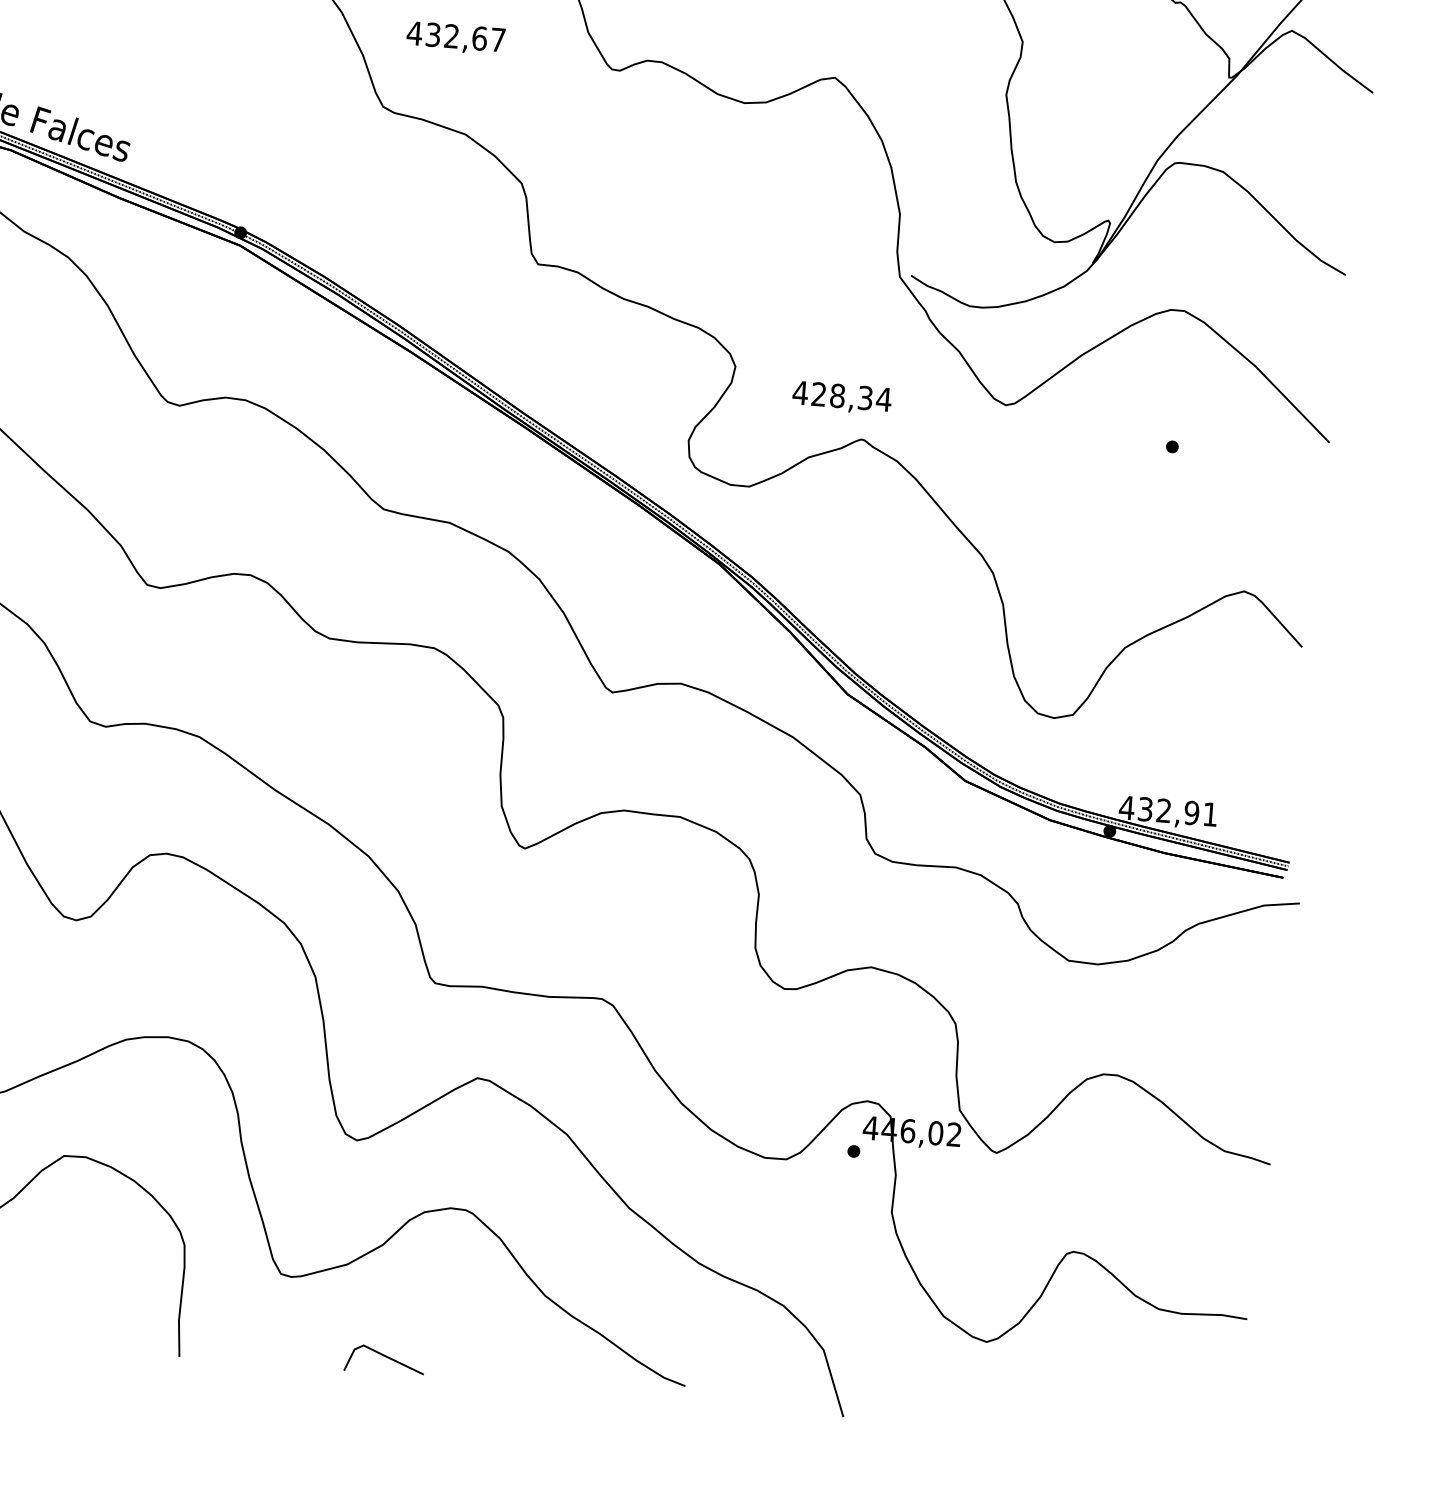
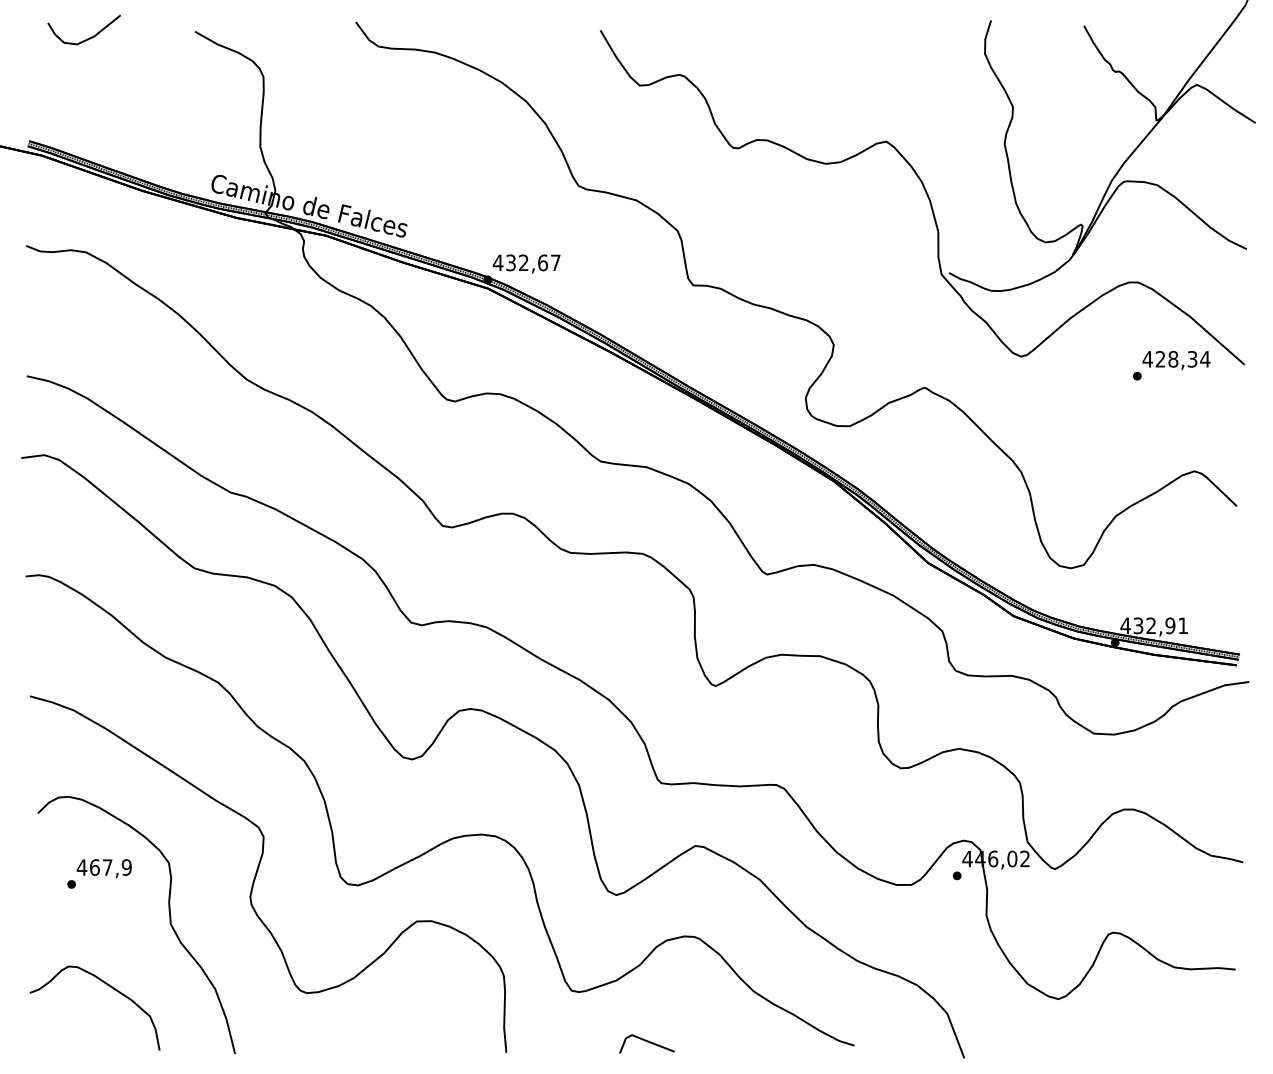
text: (455, 37) -> (526, 263), moved
text: (842, 397) -> (1176, 360), moved

